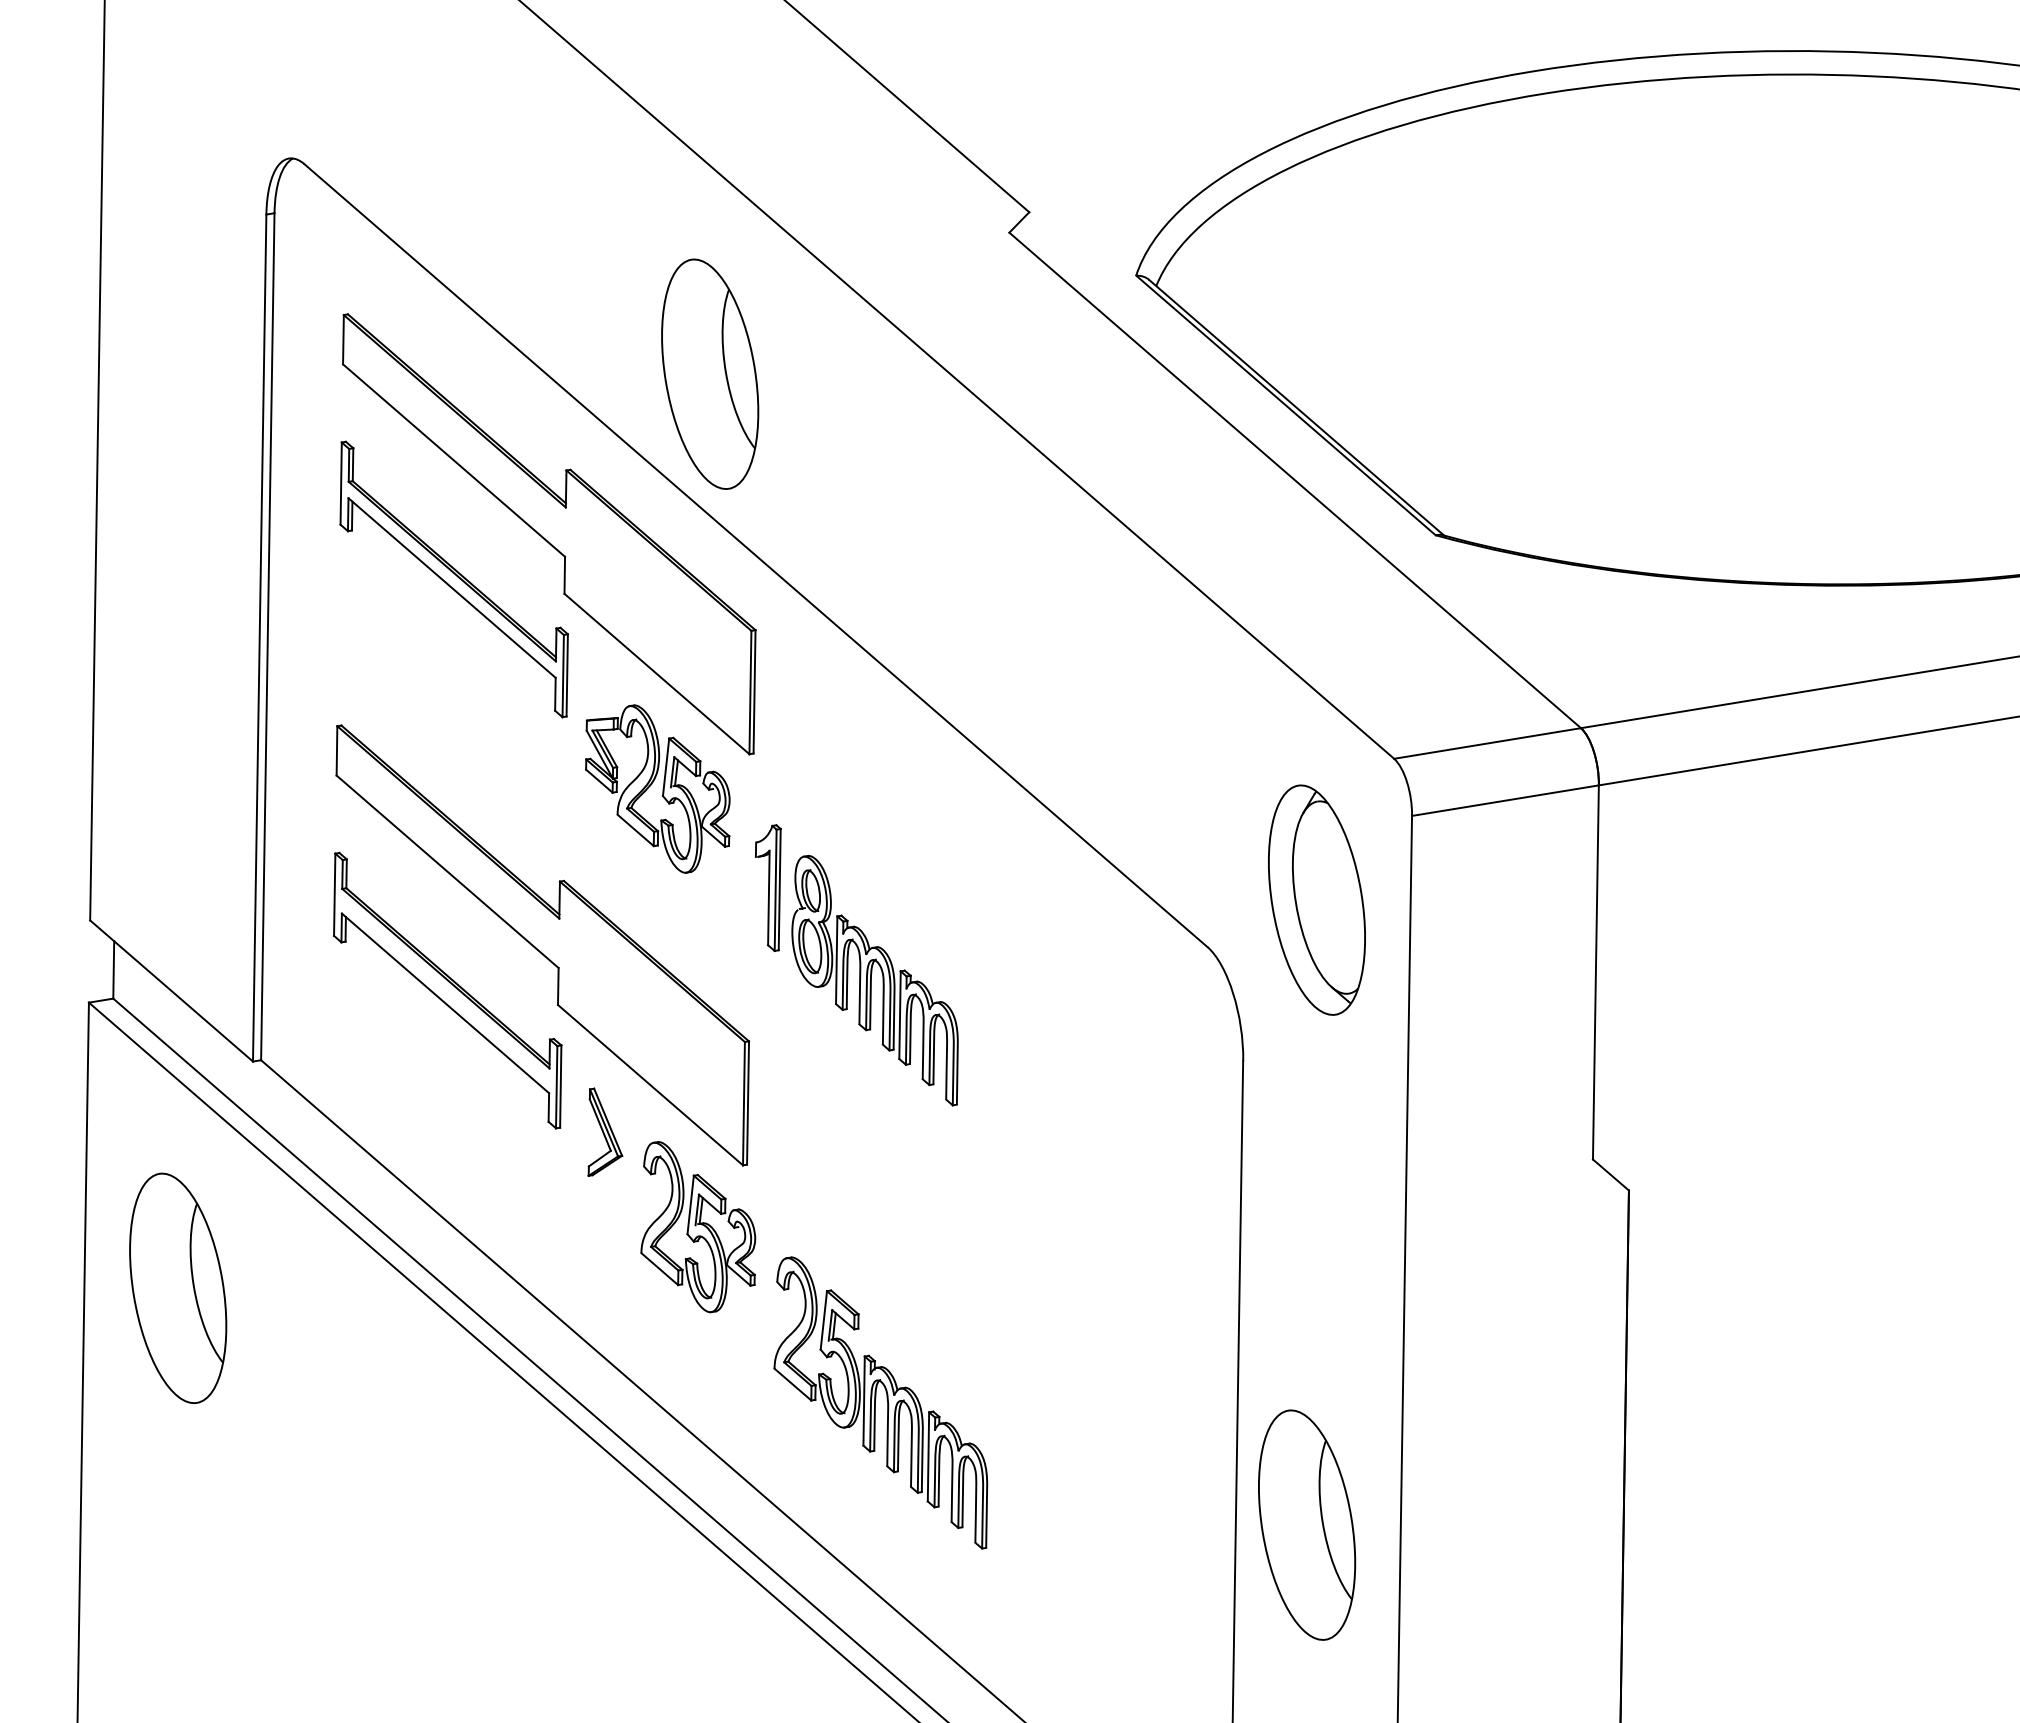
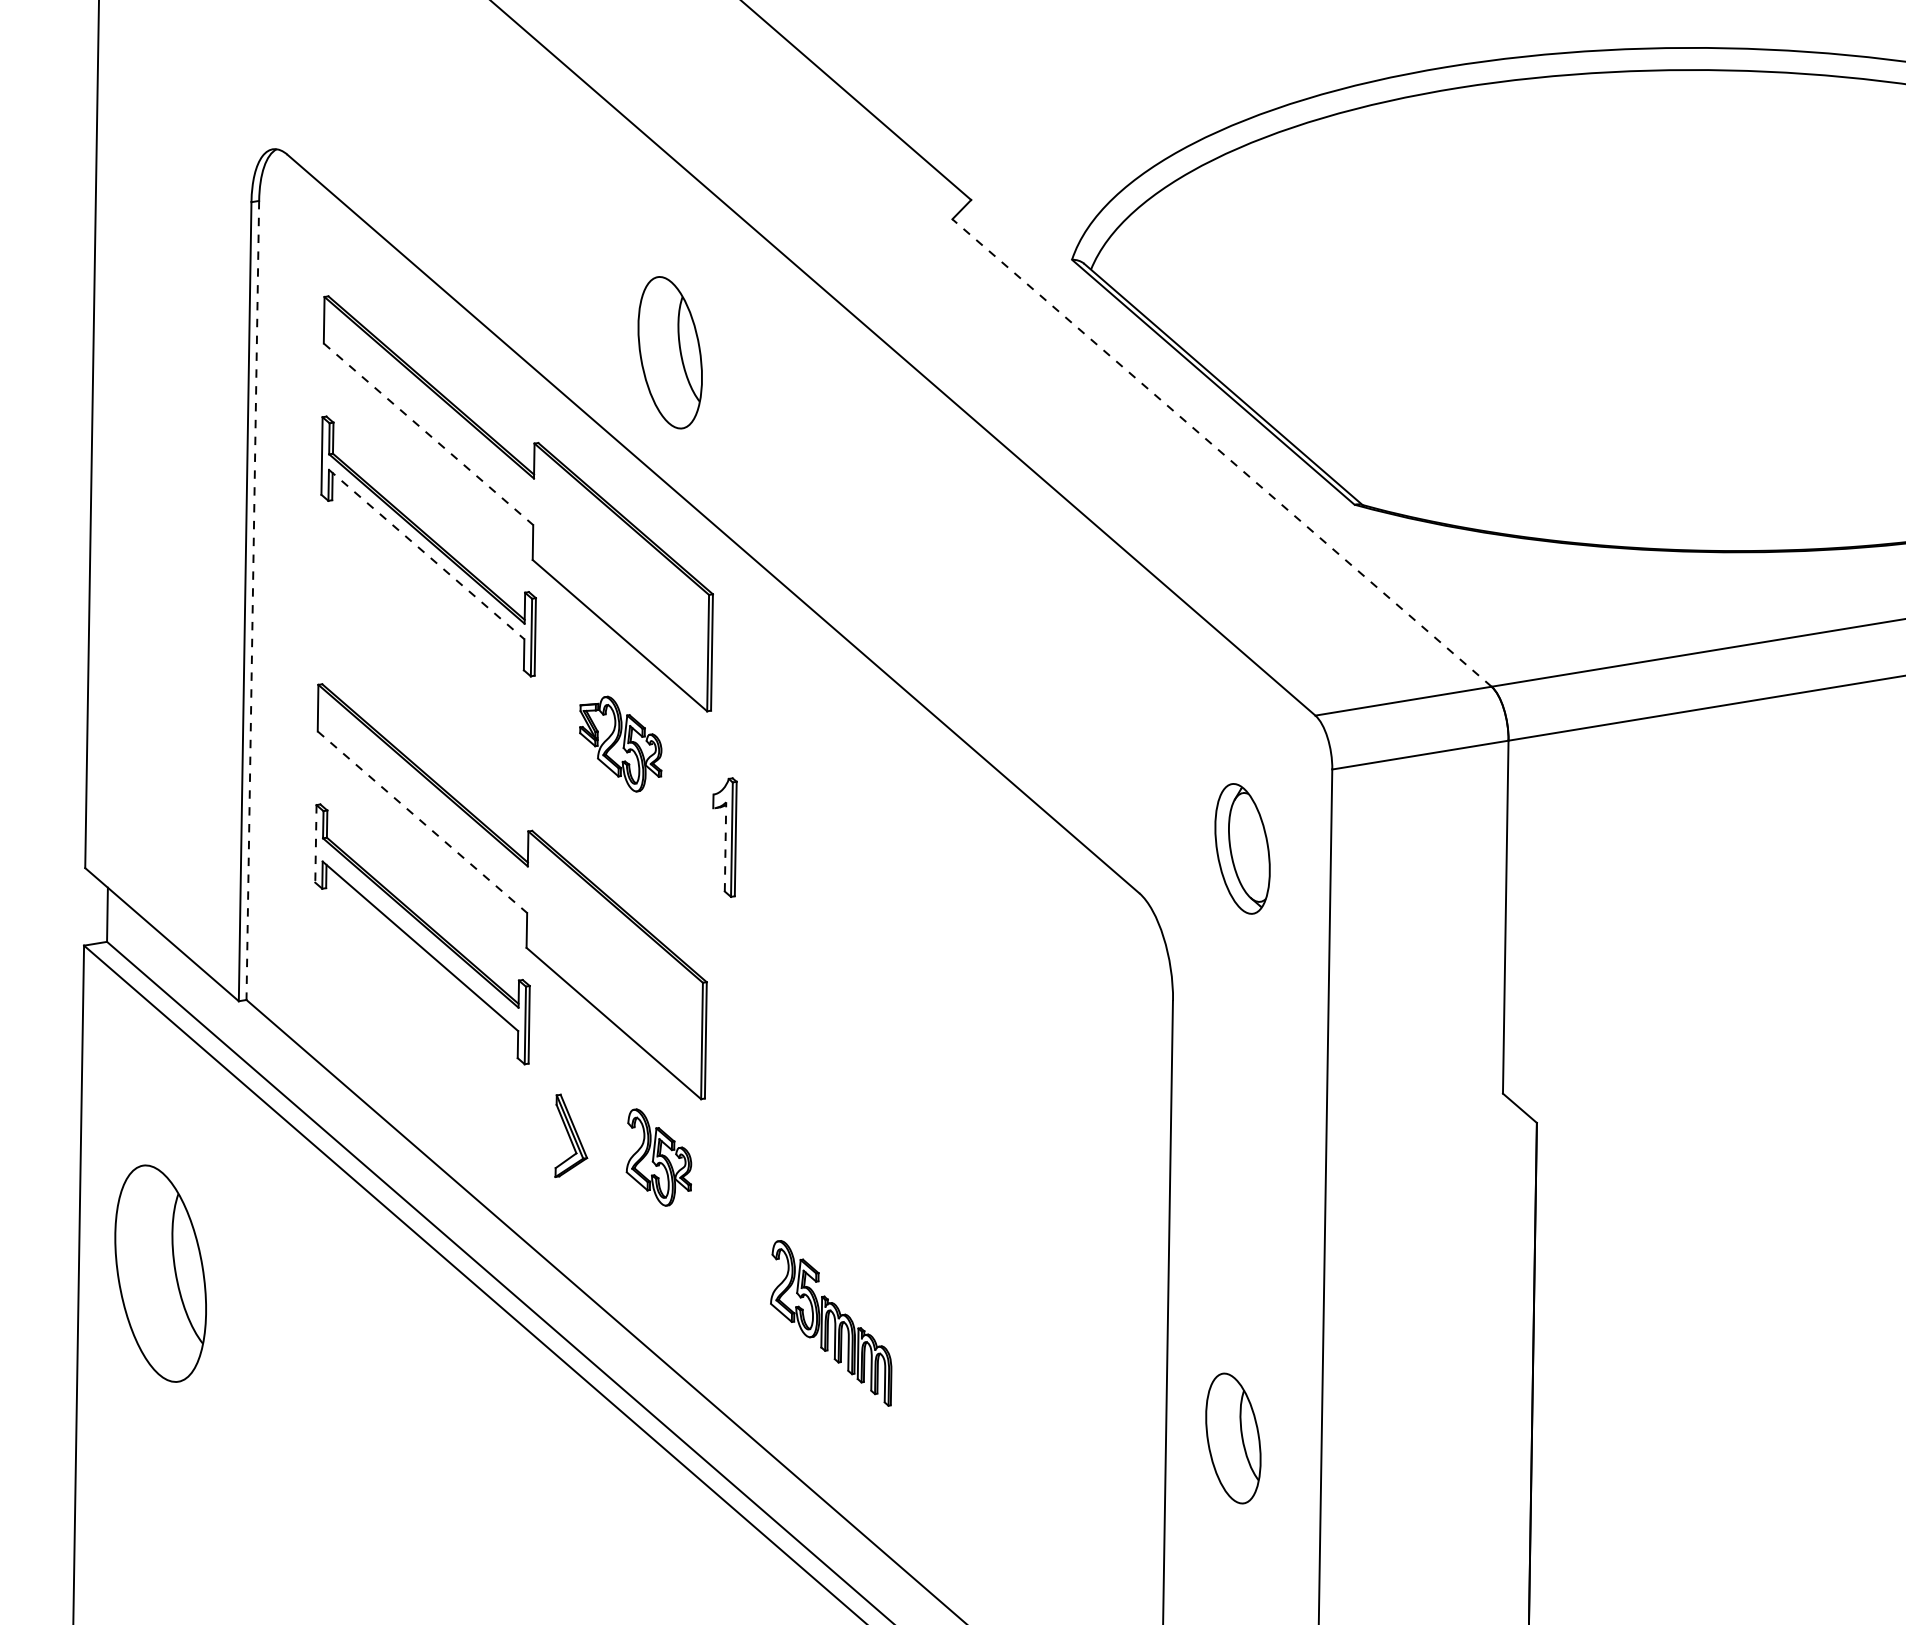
part: (710, 373) -> (670, 352), size x0.7
line: (454, 460) -> (428, 434), solid -> dashed
line: (1294, 480) -> (1221, 453), solid -> dashed
line: (452, 588) -> (427, 554), solid -> dashed
line: (267, 636) -> (252, 600), solid -> dashed
part: (657, 788) -> (620, 743), size x0.6
line: (447, 871) -> (422, 821), solid -> dashed
line: (334, 895) -> (315, 844), solid -> dashed
line: (768, 897) -> (725, 846), solid -> dashed
part: (1316, 899) -> (1242, 848), size x0.6
part: (874, 980) -> (825, 924), removed
part: (605, 1131) -> (571, 1135), moved
part: (698, 1227) -> (659, 1157), size x0.6
part: (178, 1287) -> (161, 1272), moved
part: (880, 1402) -> (830, 1322), size x0.6
part: (1307, 1524) -> (1233, 1437), size x0.6

